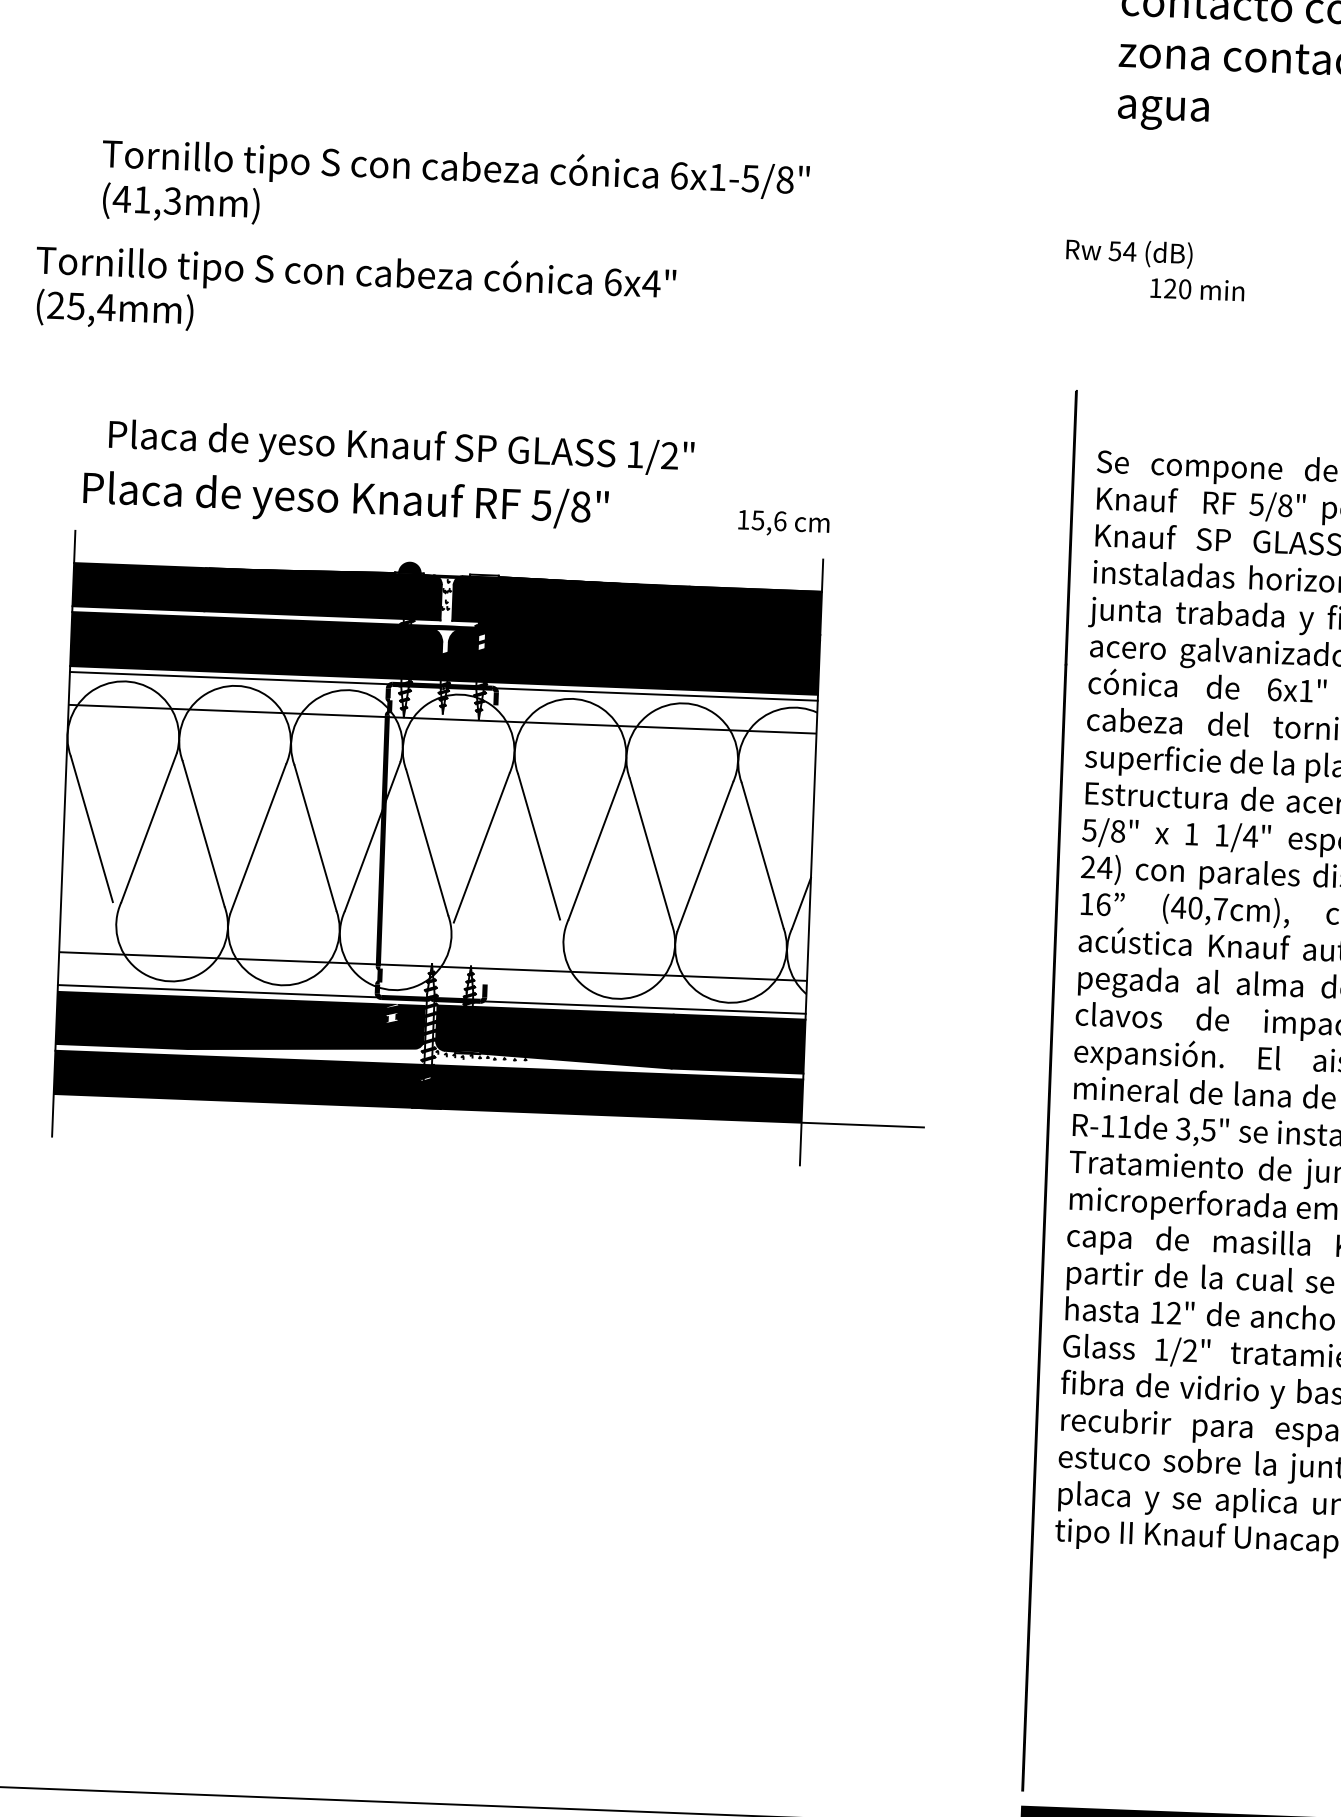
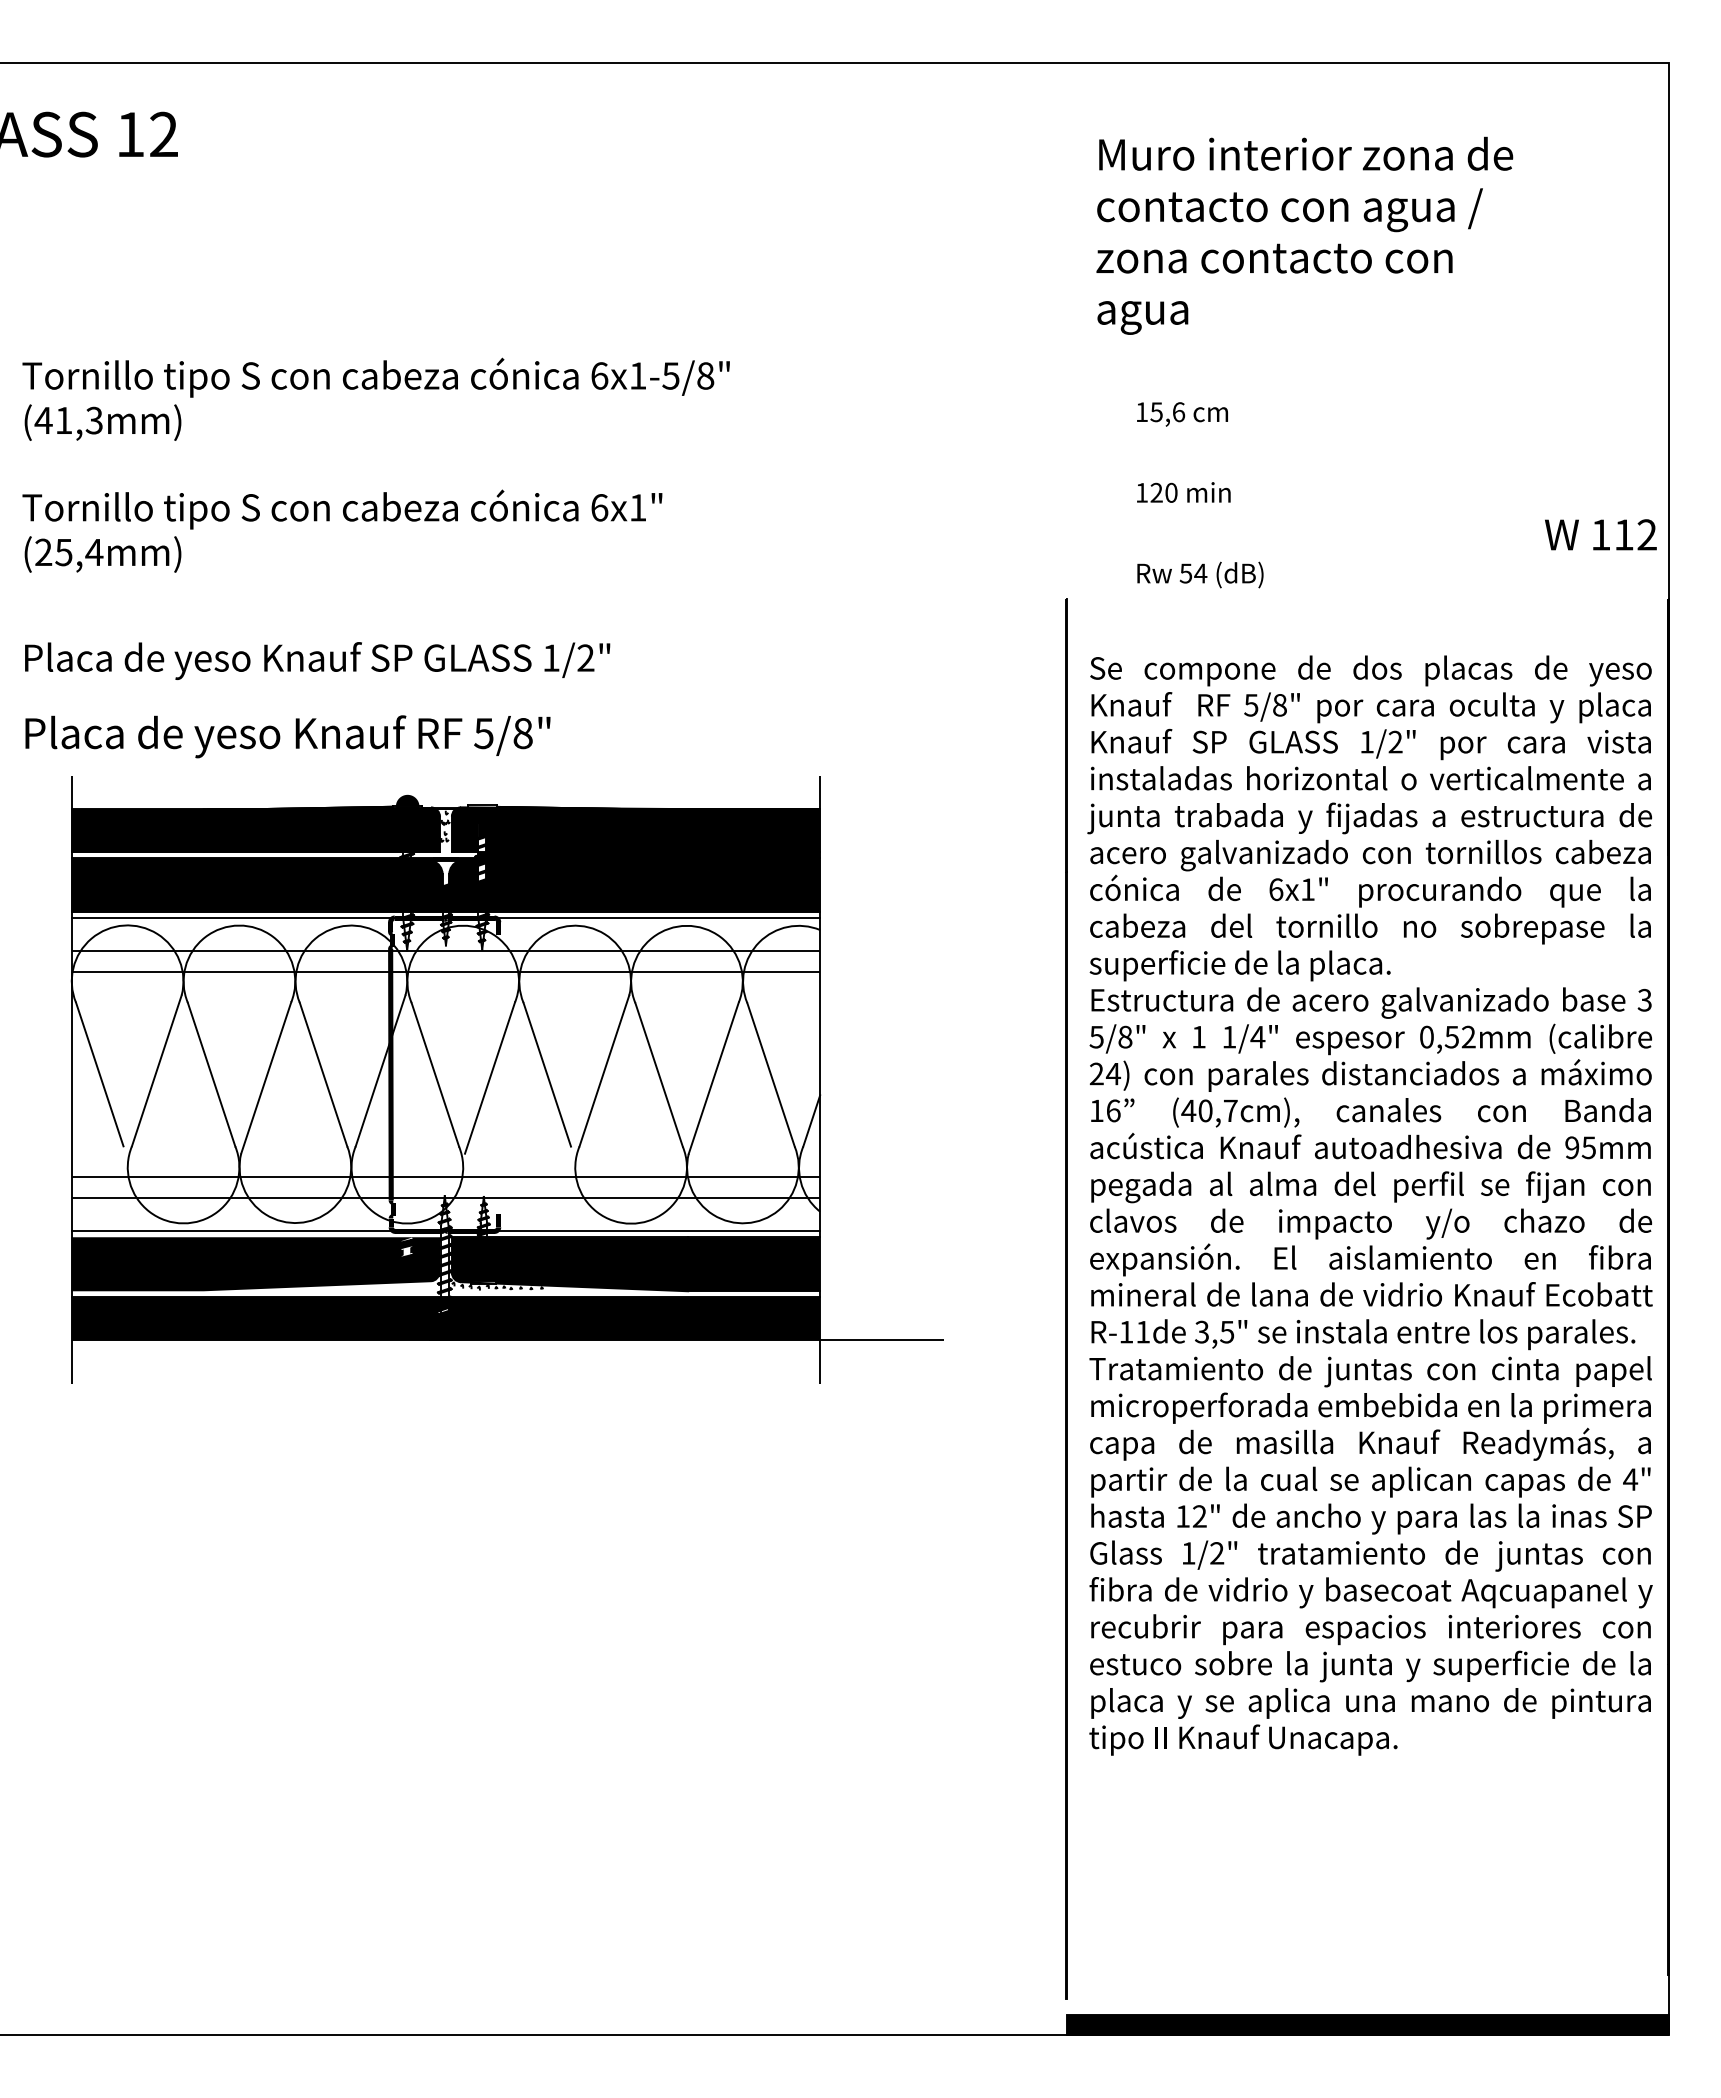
text: (454, 189) -> (375, 398), moved
text: (1129, 252) -> (1200, 574), moved
text: (651, 283) -> (637, 507), 6x4" -> 6x1"
text: (401, 447) -> (317, 660), moved
text: (345, 500) -> (287, 736), moved
text: (783, 523) -> (1182, 414), moved
line: (441, 740) -> (445, 972), added
line: (433, 945) -> (445, 1177), added

